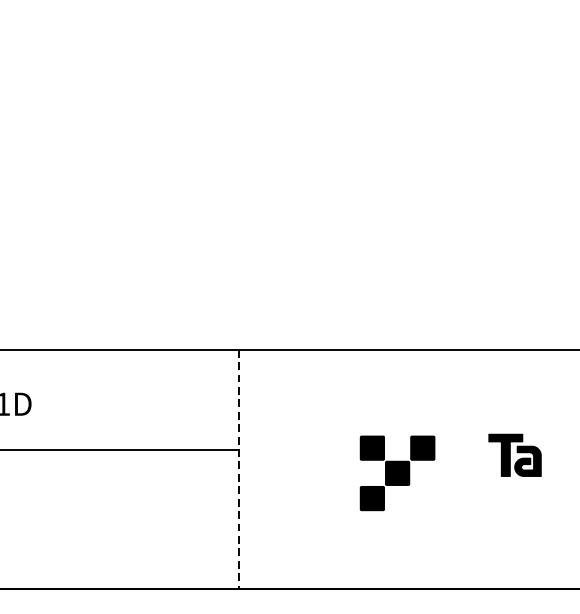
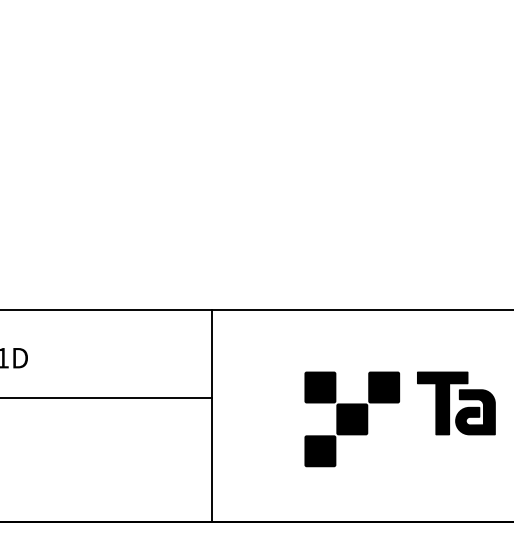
part: (515, 455) -> (456, 403), size x1.67
line: (239, 470) -> (212, 416), dashed -> solid
part: (397, 473) -> (352, 419), size x1.43

